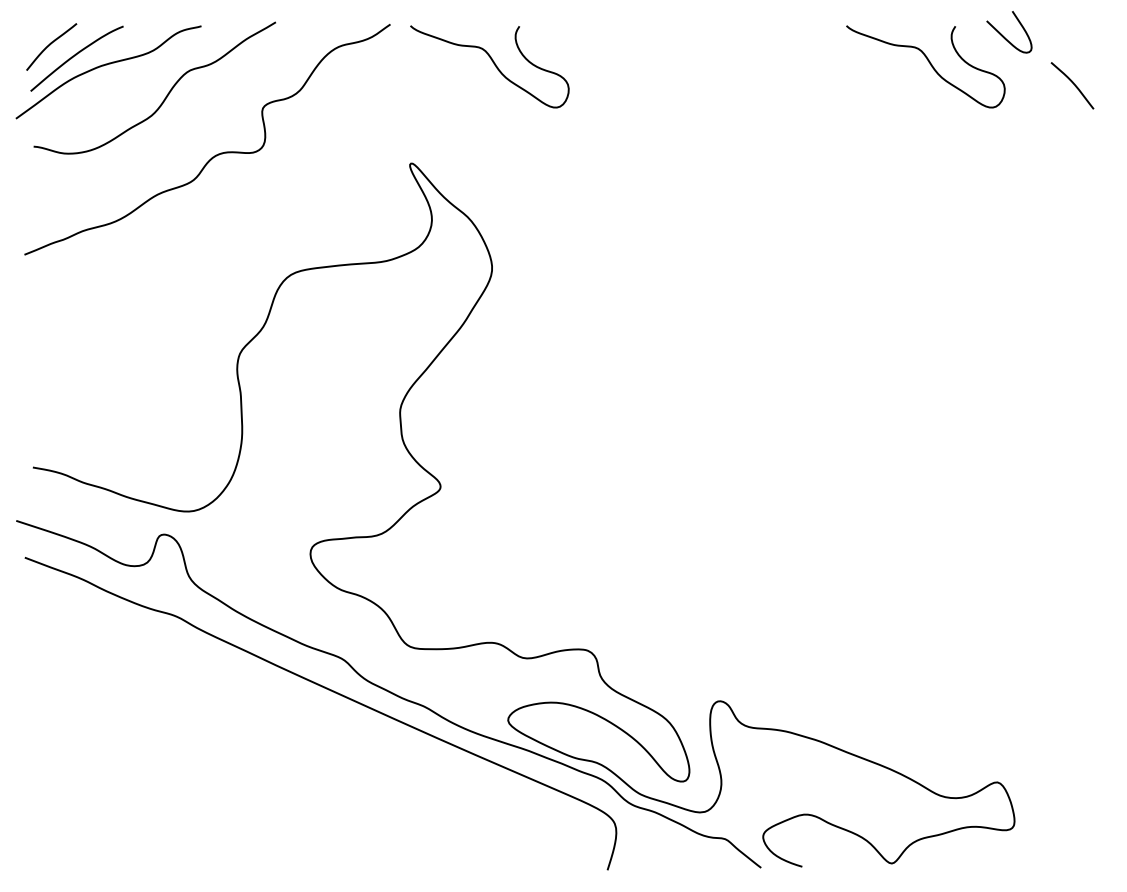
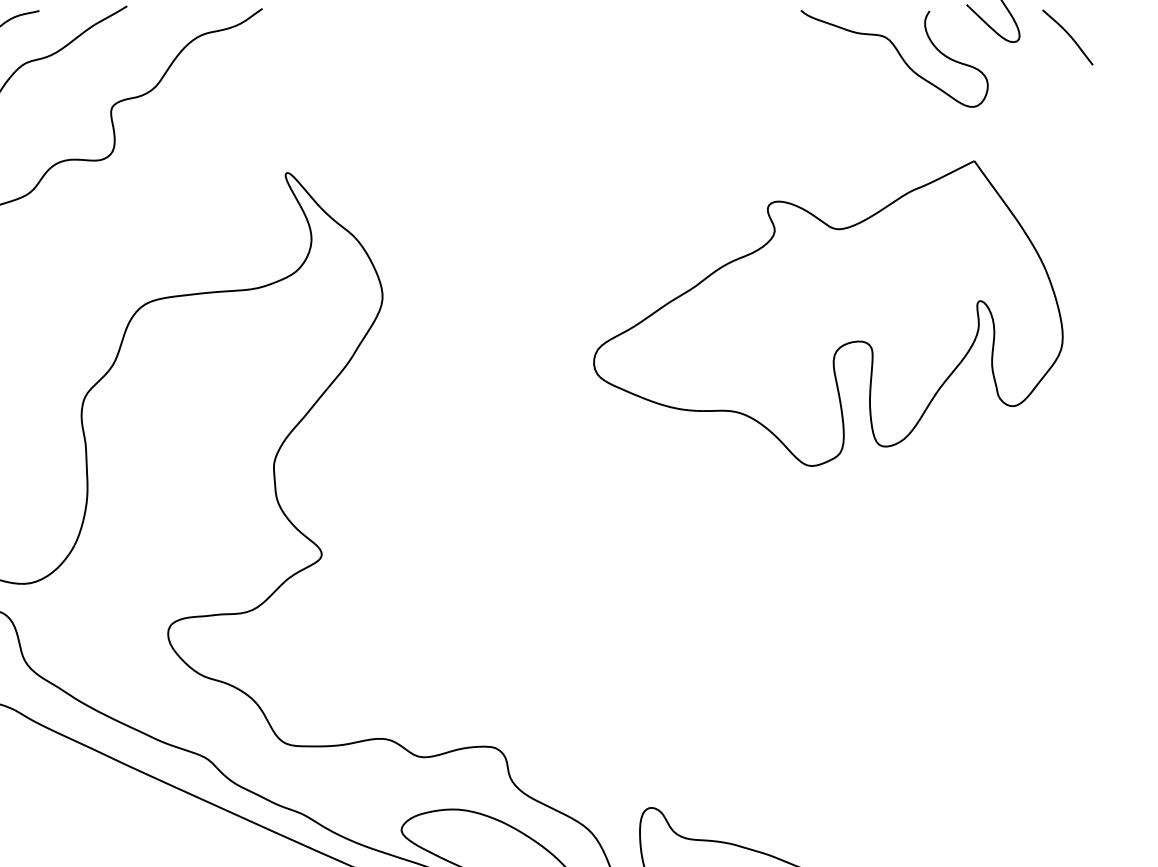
curve: (492, 62) -> (383, 53), removed
curve: (1073, 84) -> (1069, 35), moved
part: (869, 282) -> (828, 313), added

